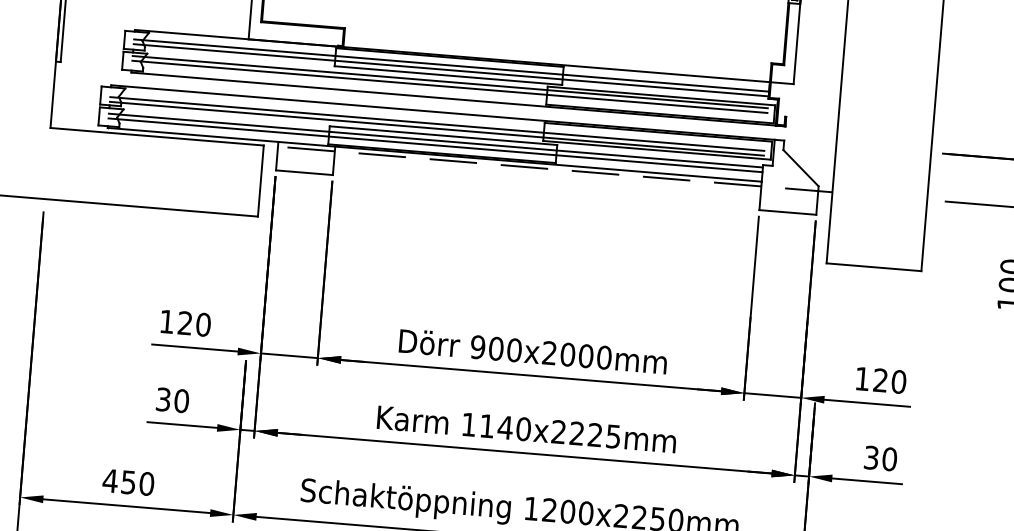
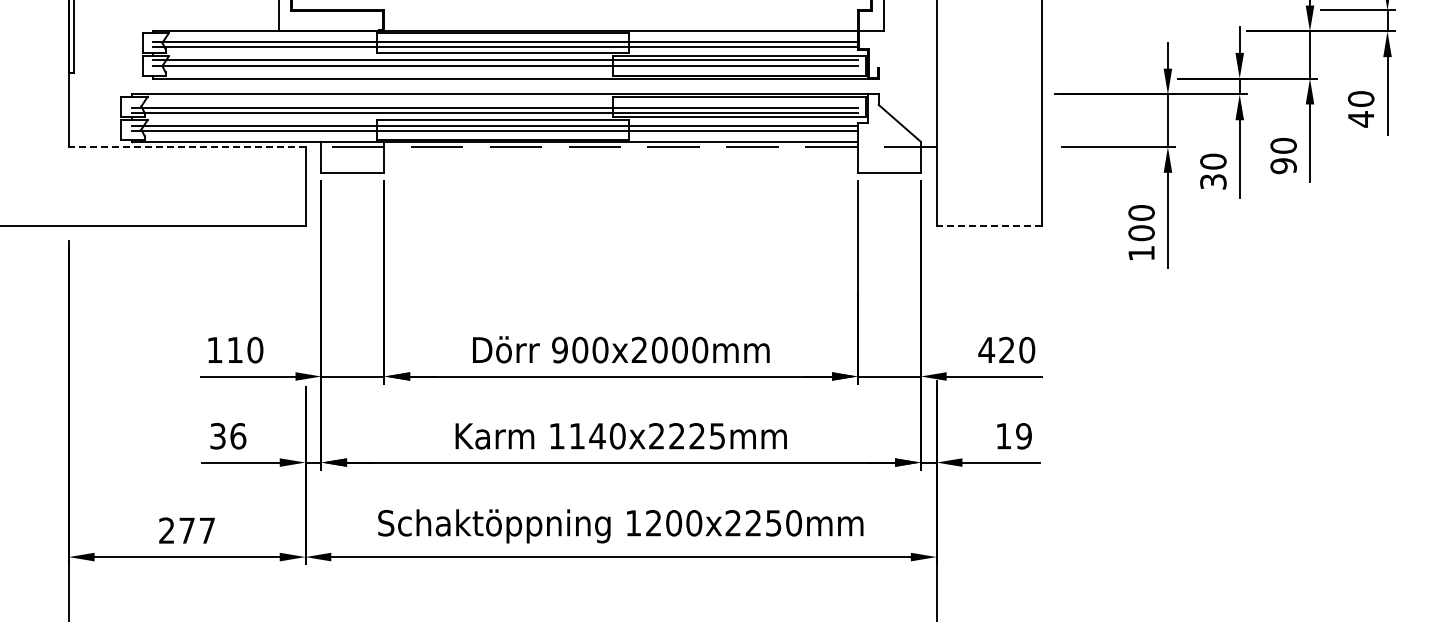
line: (156, 137) -> (186, 147), solid -> dashed
line: (874, 266) -> (989, 225), solid -> dashed
text: (184, 322) -> (234, 349), 120 -> 110
text: (862, 378) -> (986, 349), 120 -> 420
text: (181, 401) -> (238, 436), 30 -> 36
text: (880, 458) -> (1013, 436), 30 -> 19
text: (128, 482) -> (186, 530), 450 -> 277

